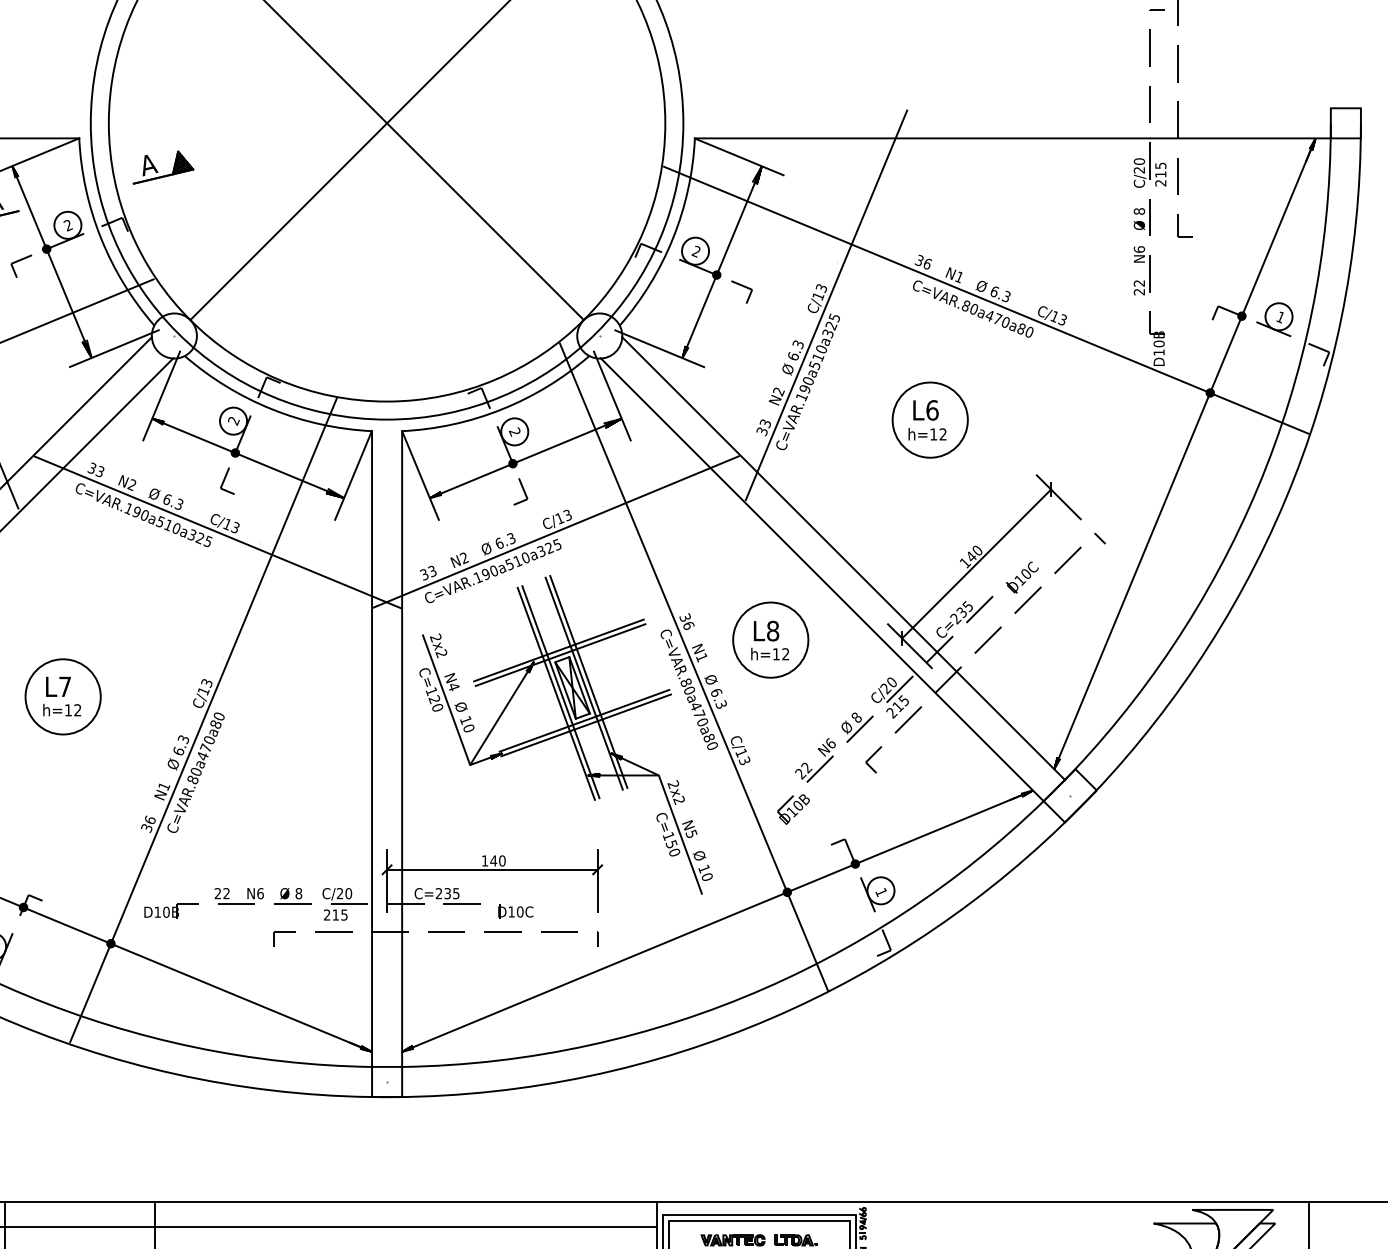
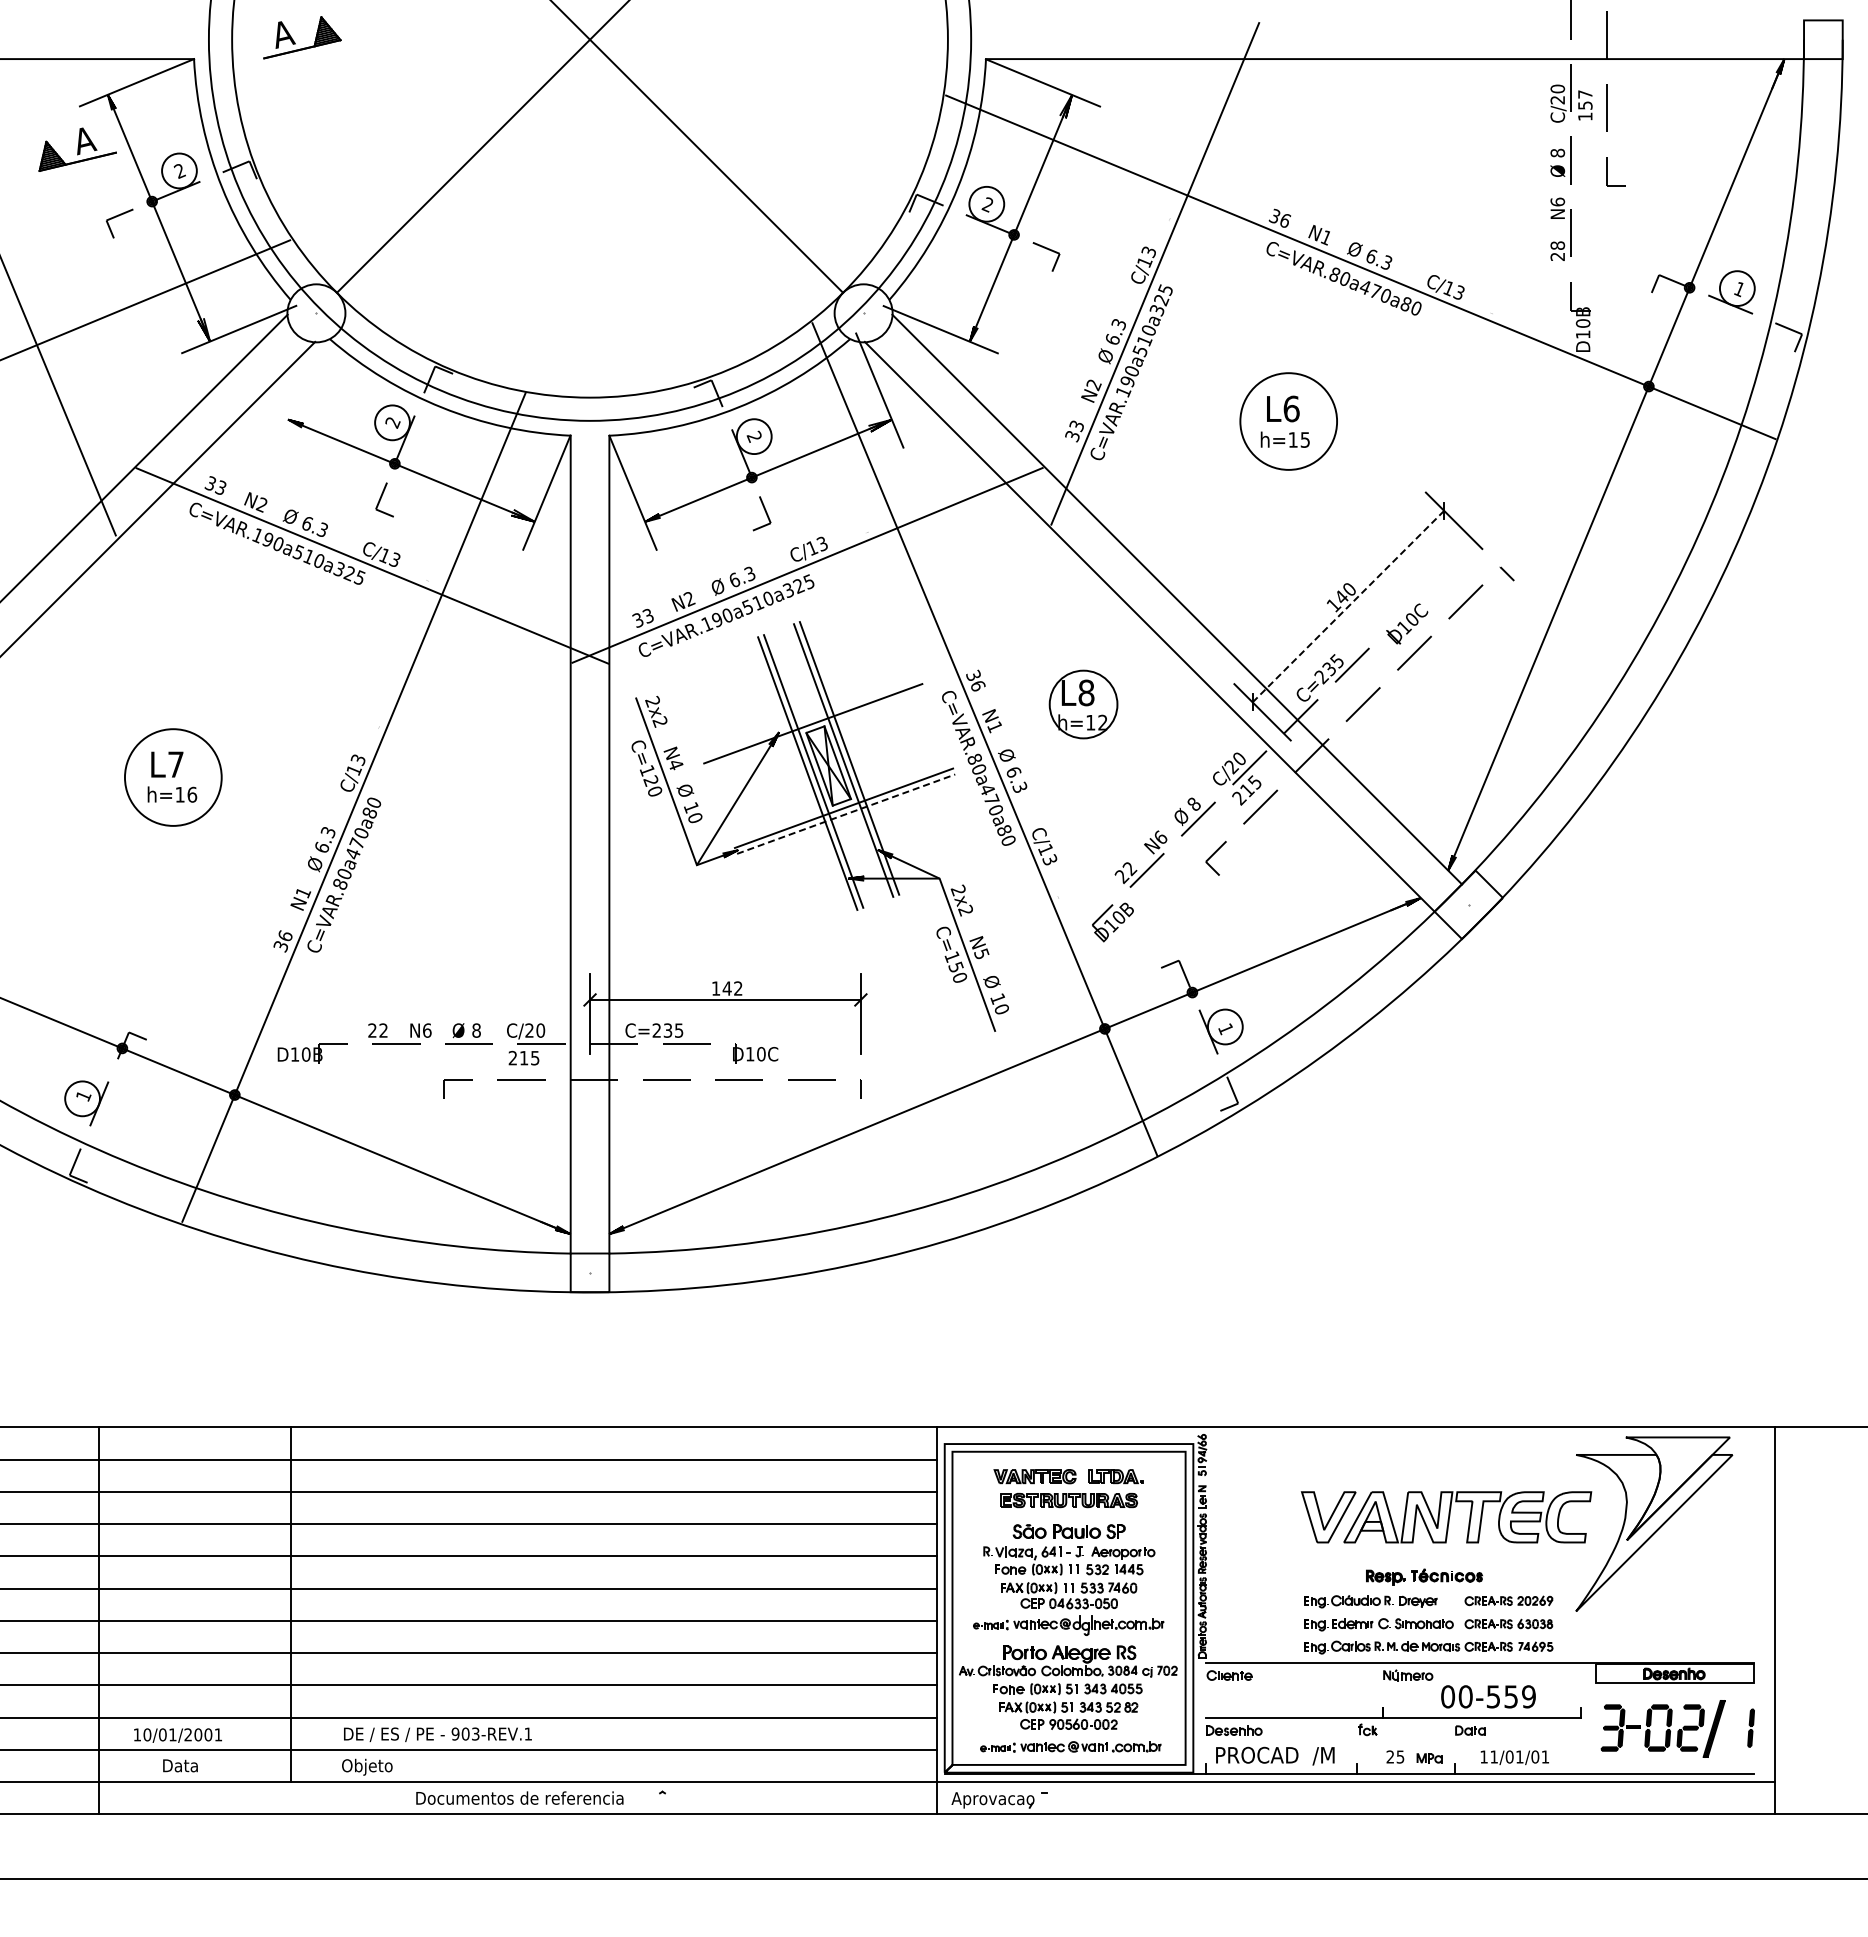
part: (158, 171) -> (295, 42), moved
text: (1160, 174) -> (1585, 105), 215 -> 157
text: (1139, 283) -> (1557, 245), 22 -> 28
line: (161, 396) -> (299, 390), removed
text: (942, 434) -> (1304, 439), h=12 -> h=15
line: (976, 563) -> (1348, 606), solid -> dashed
circle: (770, 640) -> (1083, 704), size x0.7
line: (559, 650) -> (811, 717), removed
text: (78, 710) -> (192, 794), h=12 -> h=16
line: (586, 725) -> (846, 814), solid -> dashed
text: (502, 860) -> (738, 988), 140 -> 142

